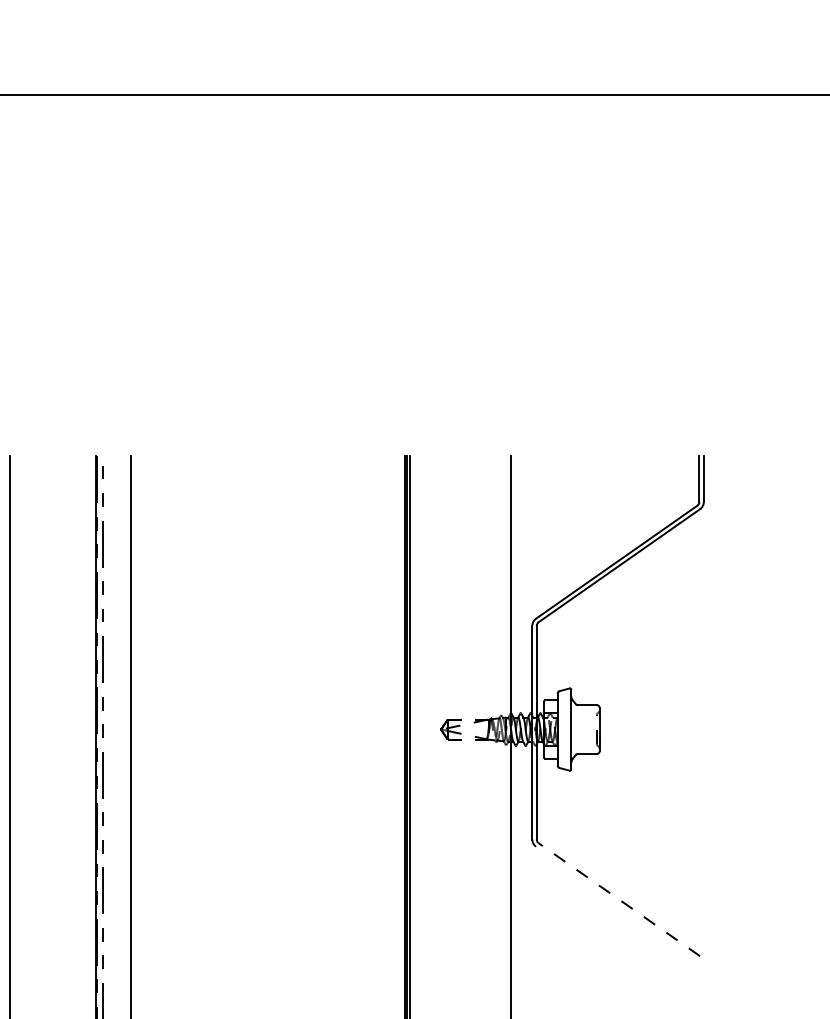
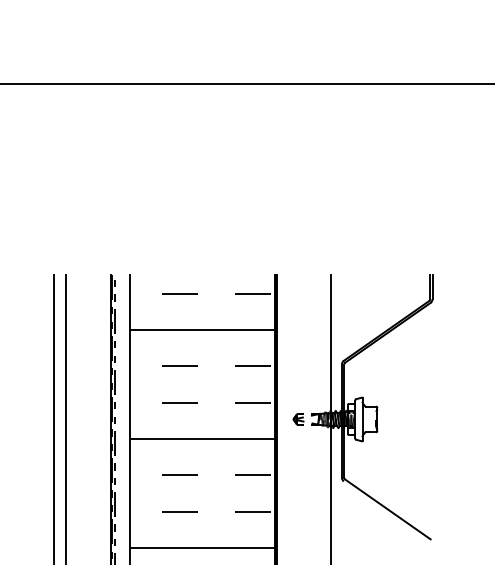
hatch: (266, 731) -> (201, 420), added
line: (618, 899) -> (387, 509), dashed -> solid

